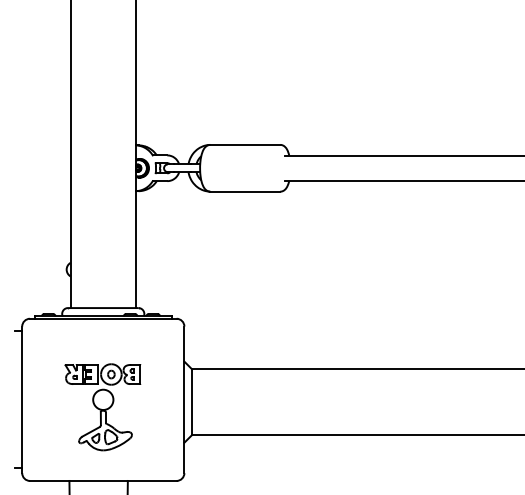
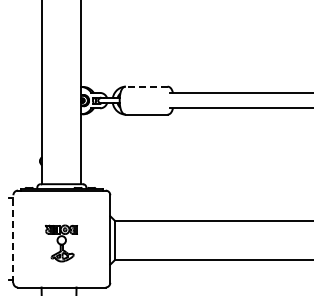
line: (244, 144) -> (146, 86), solid -> dashed
line: (22, 400) -> (13, 239), solid -> dashed
part: (102, 407) -> (61, 243), size x0.7

